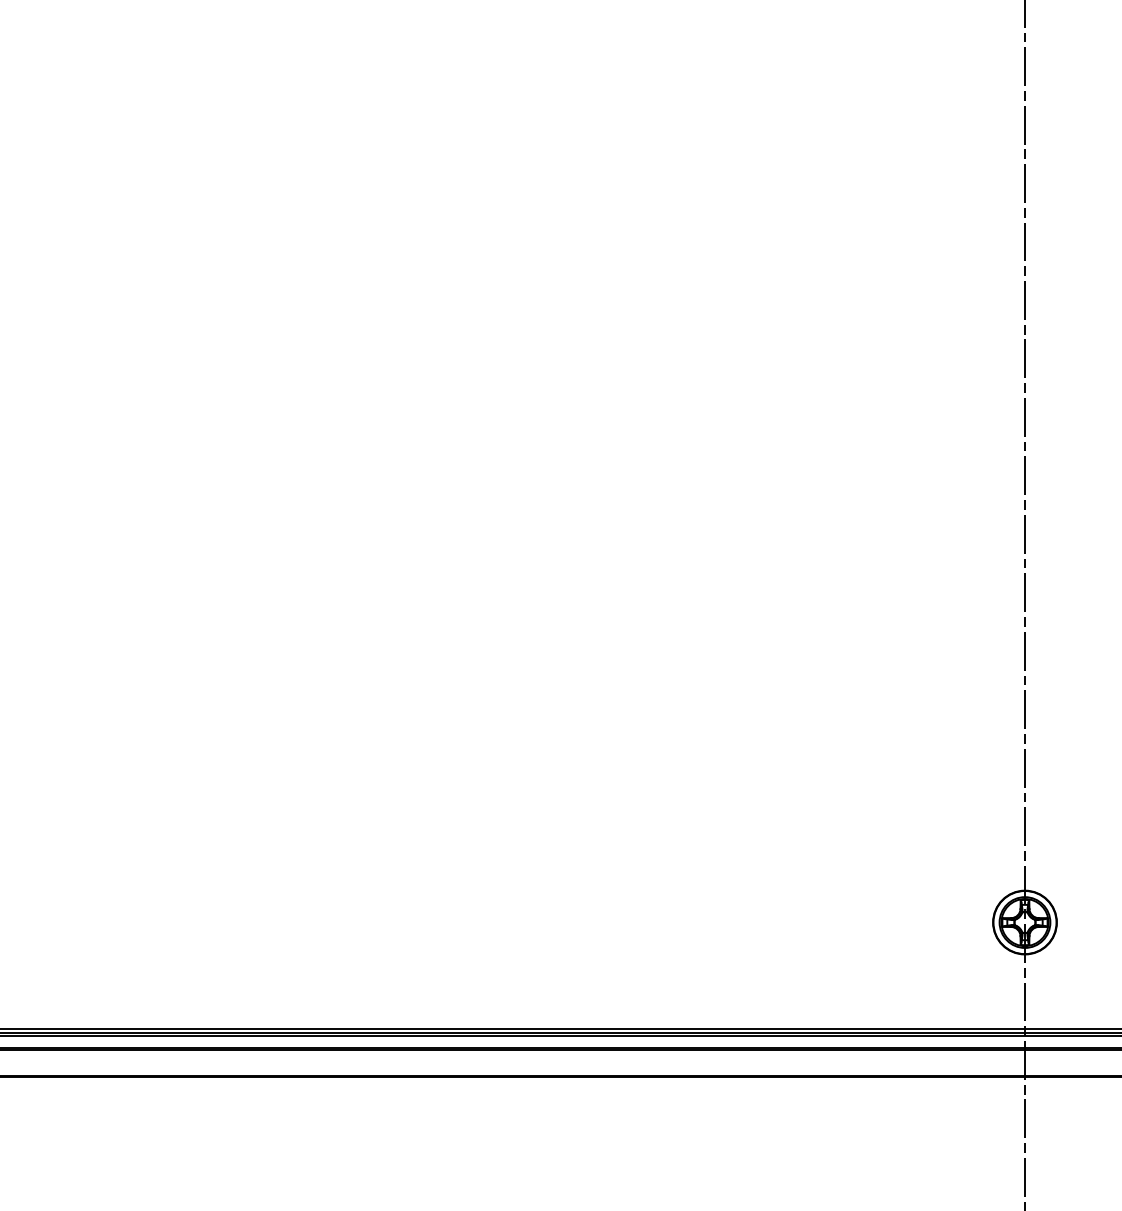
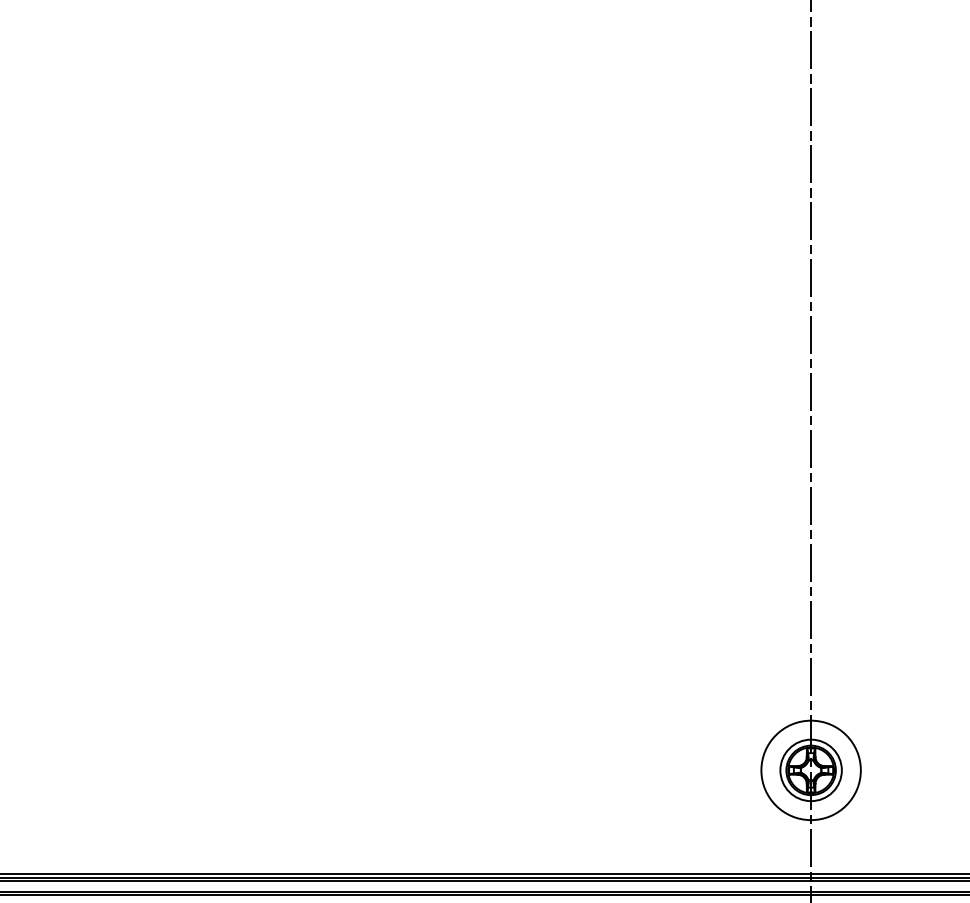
circle: (1024, 922) -> (810, 770), size x1.6

